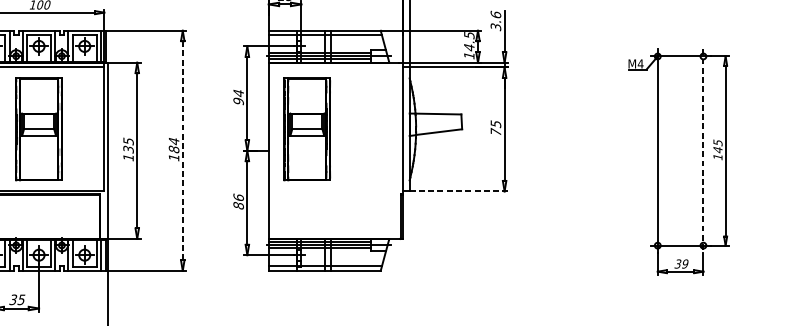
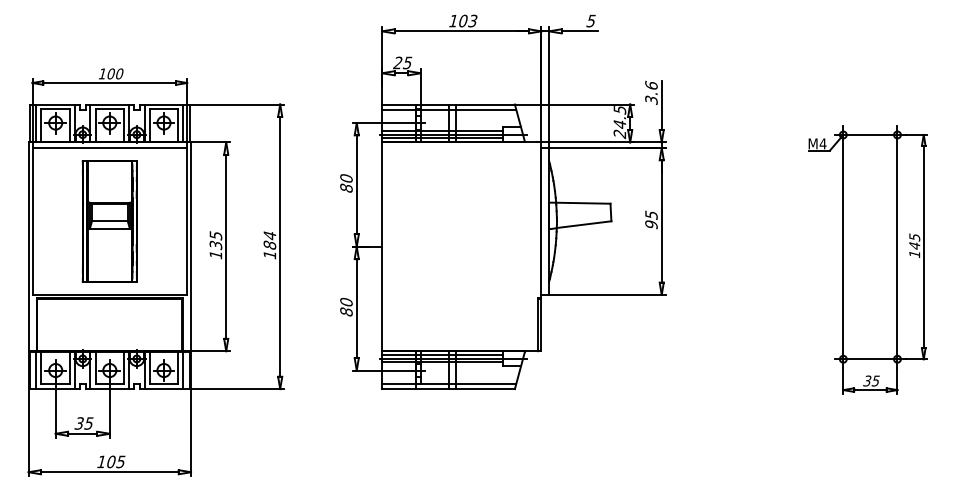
text: (468, 56) -> (619, 134), 14.5 -> 24.5
text: (238, 97) -> (346, 183), 94 -> 80
part: (307, 129) -> (427, 221), removed
text: (495, 131) -> (651, 224), 75 -> 95
line: (183, 150) -> (280, 246), dashed -> solid
line: (703, 151) -> (897, 247), dashed -> solid
line: (459, 191) -> (608, 294), dashed -> solid
text: (238, 196) -> (346, 301), 86 -> 80
text: (684, 263) -> (875, 380), 39 -> 35

